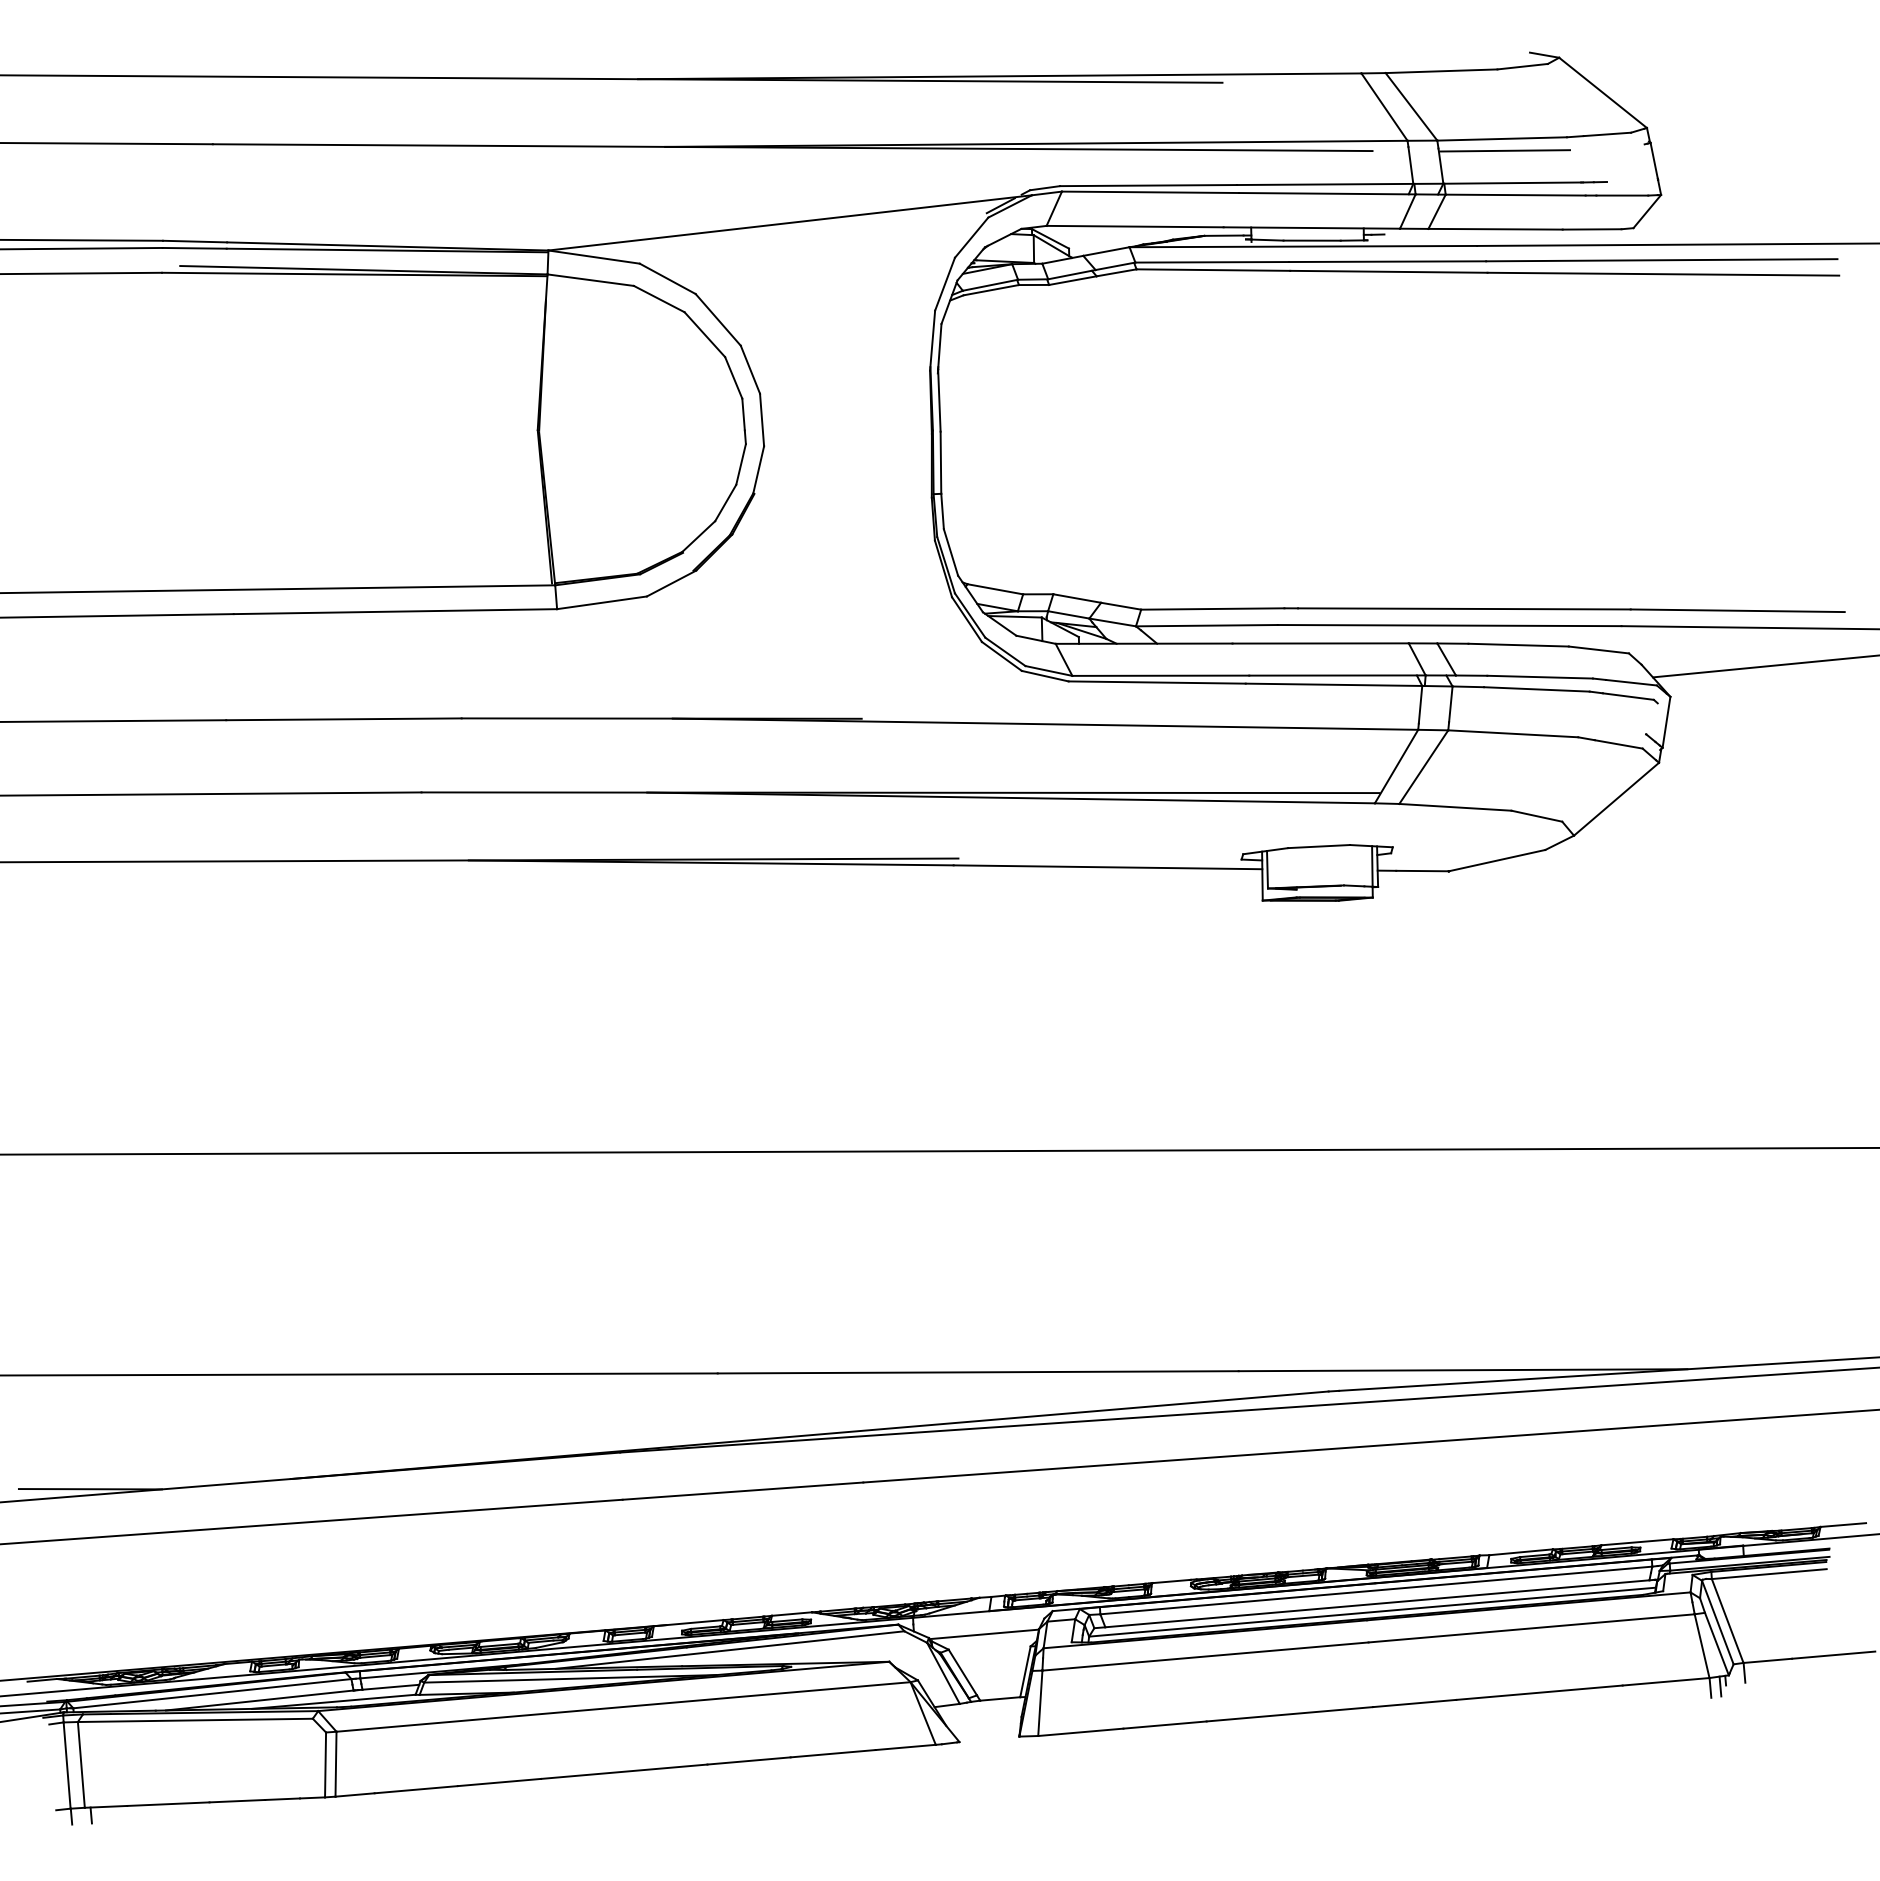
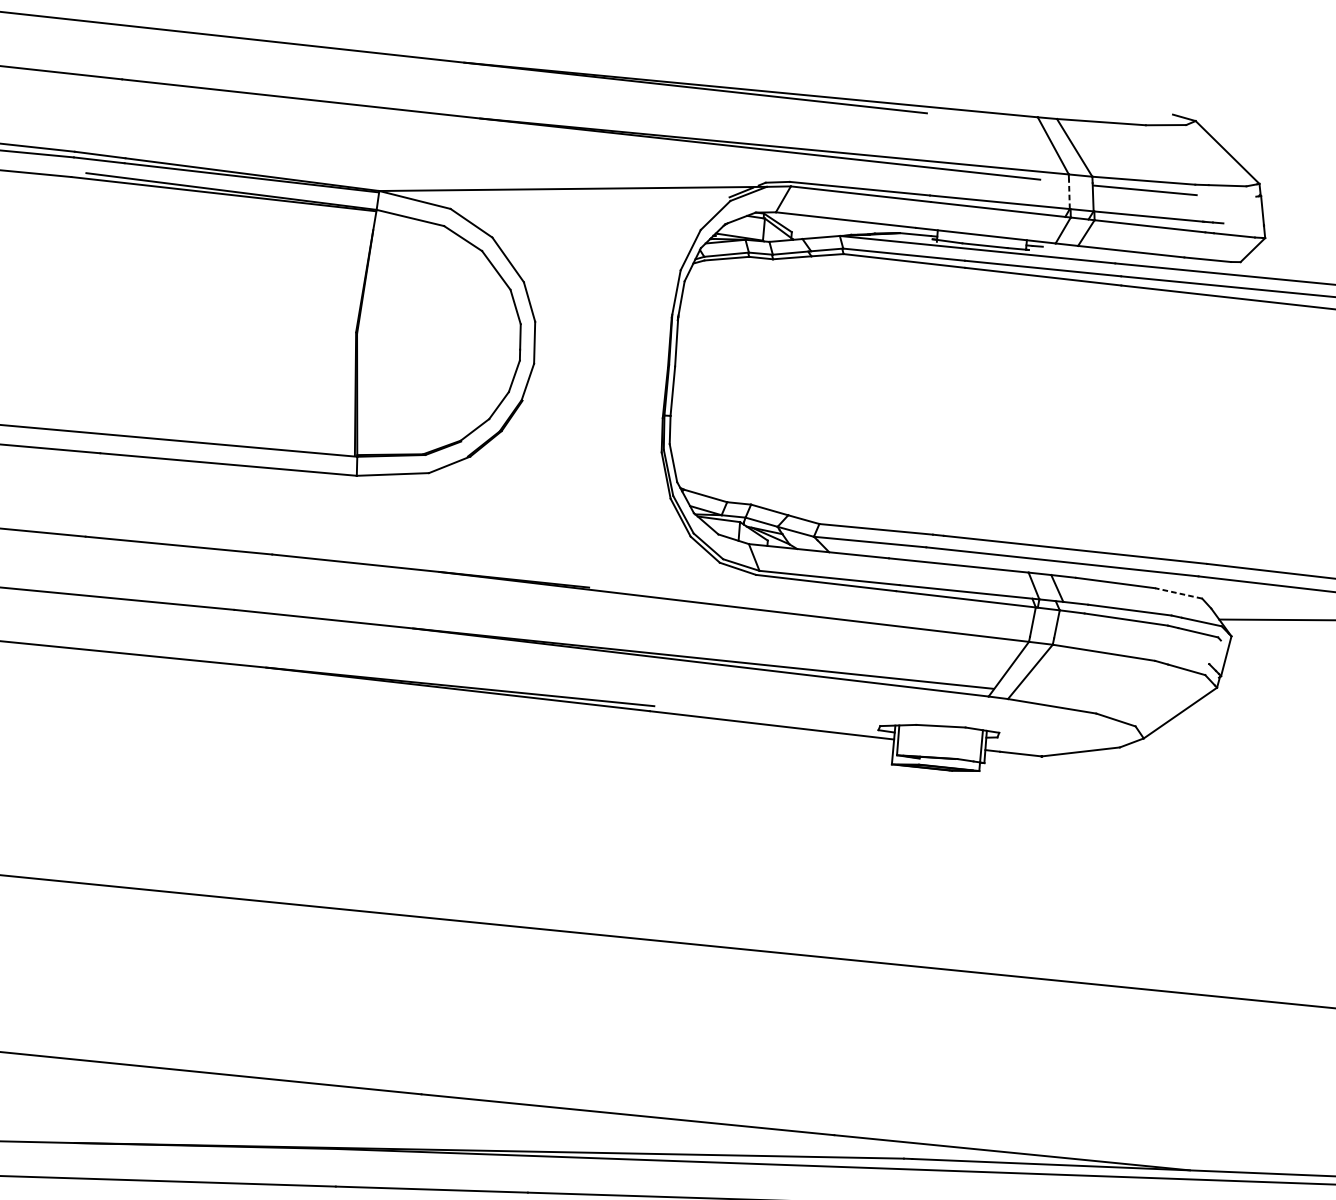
line: (1410, 165) -> (1069, 194), solid -> dashed
line: (1598, 649) -> (1178, 592), solid -> dashed

